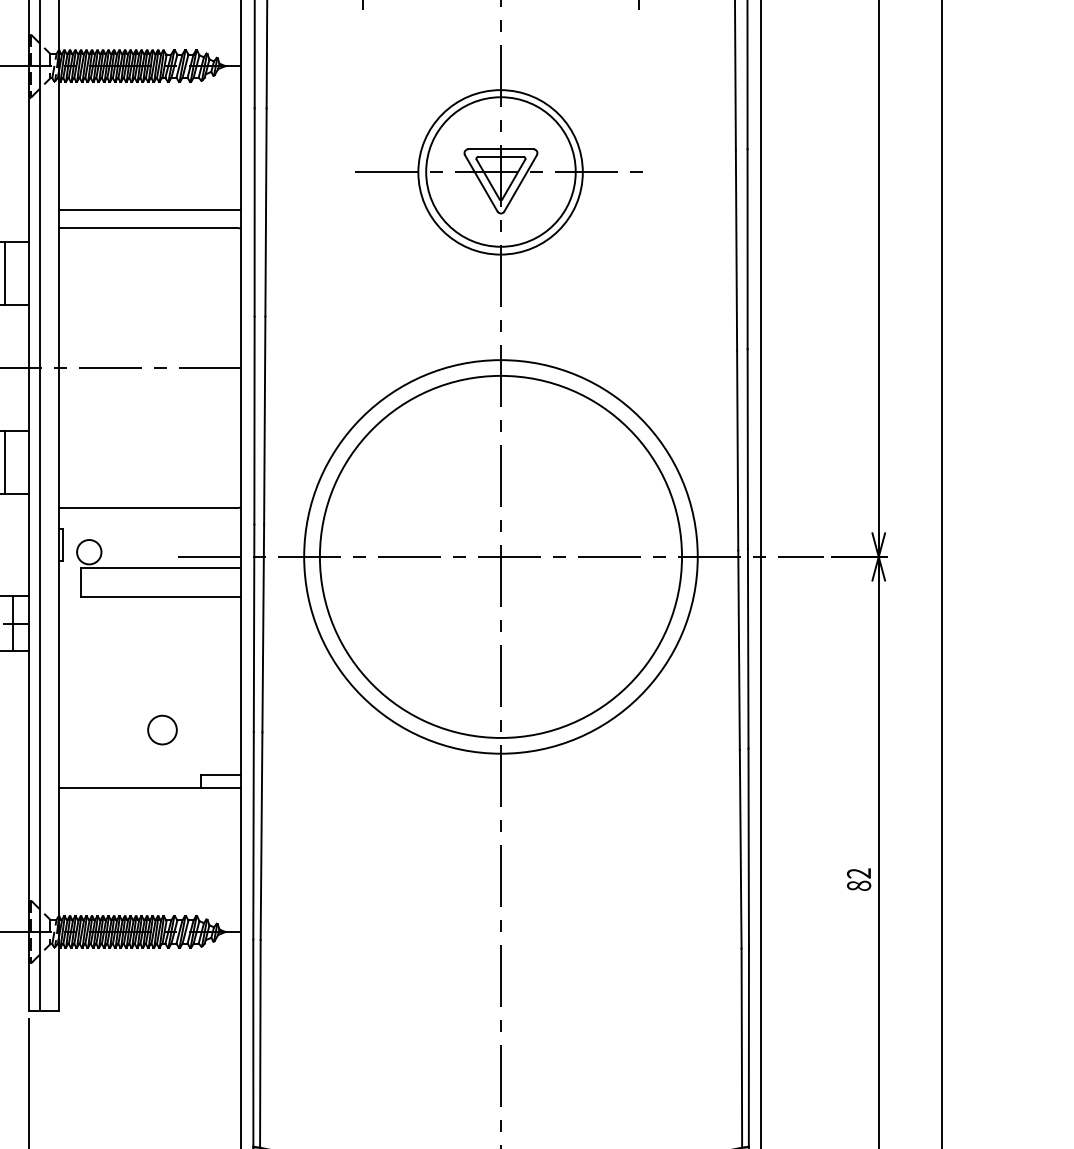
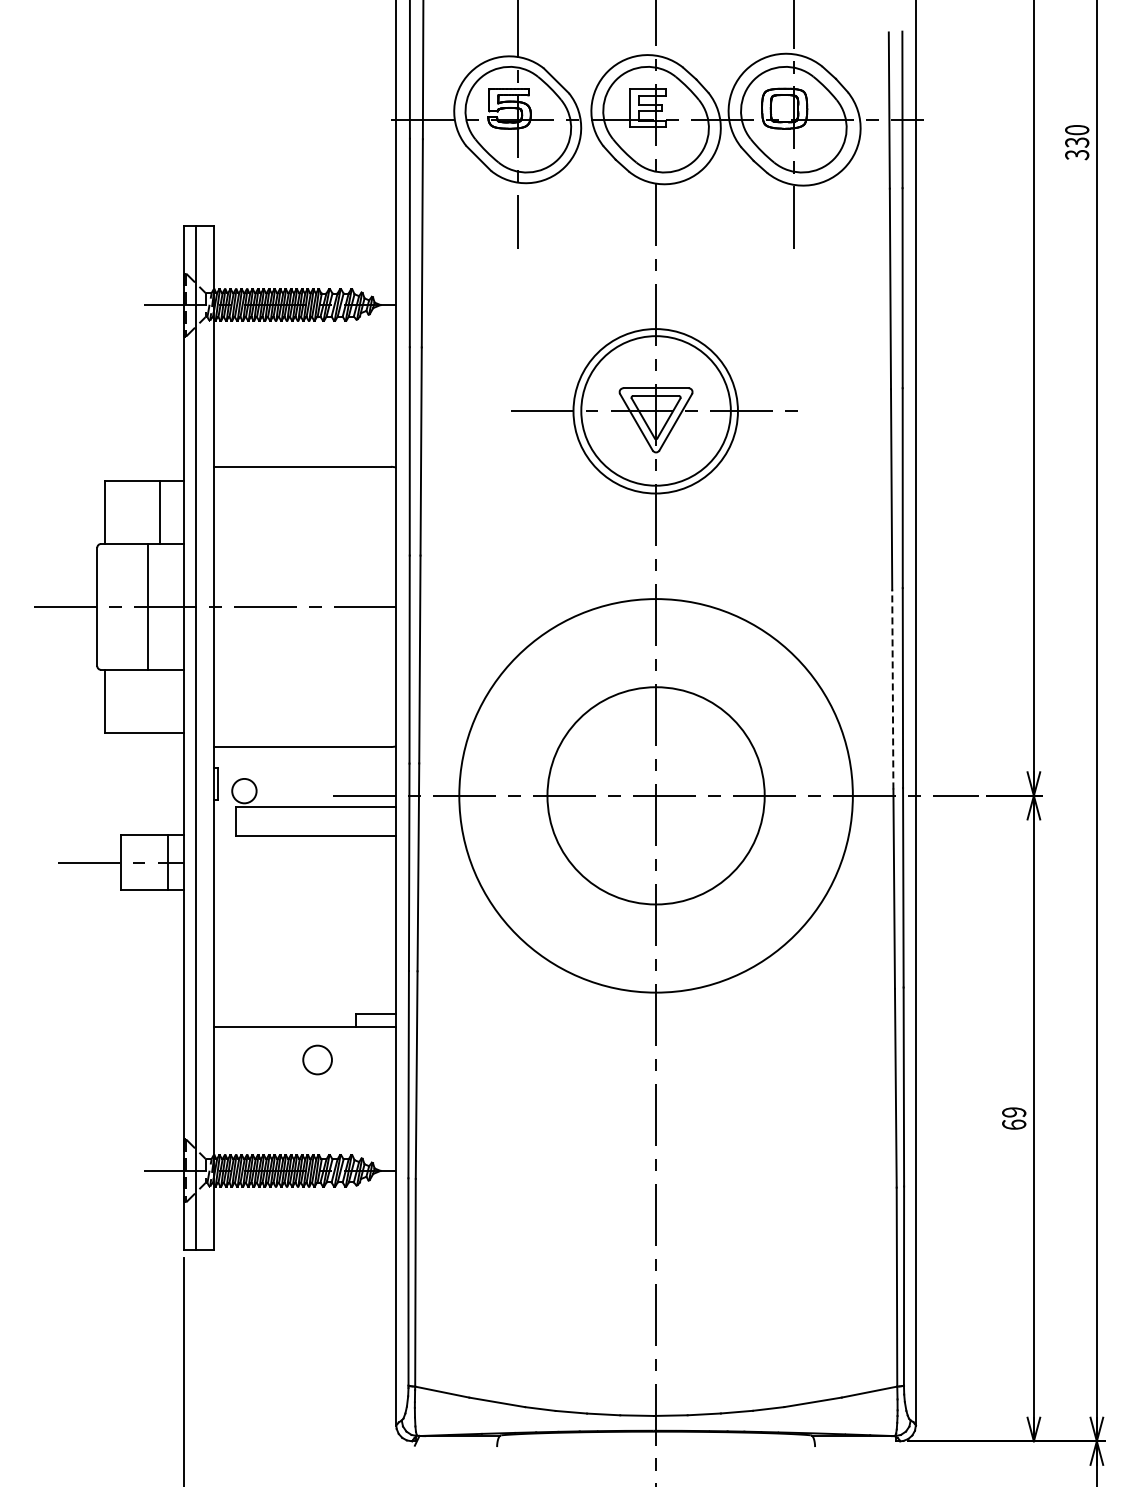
line: (149, 209) -> (304, 448), removed
line: (737, 450) -> (892, 689), solid -> dashed
line: (5, 461) -> (160, 700), removed
circle: (501, 556) -> (656, 795), size x0.6
circle: (162, 729) -> (317, 1059), moved
text: (859, 879) -> (1014, 1118), 82 -> 69

